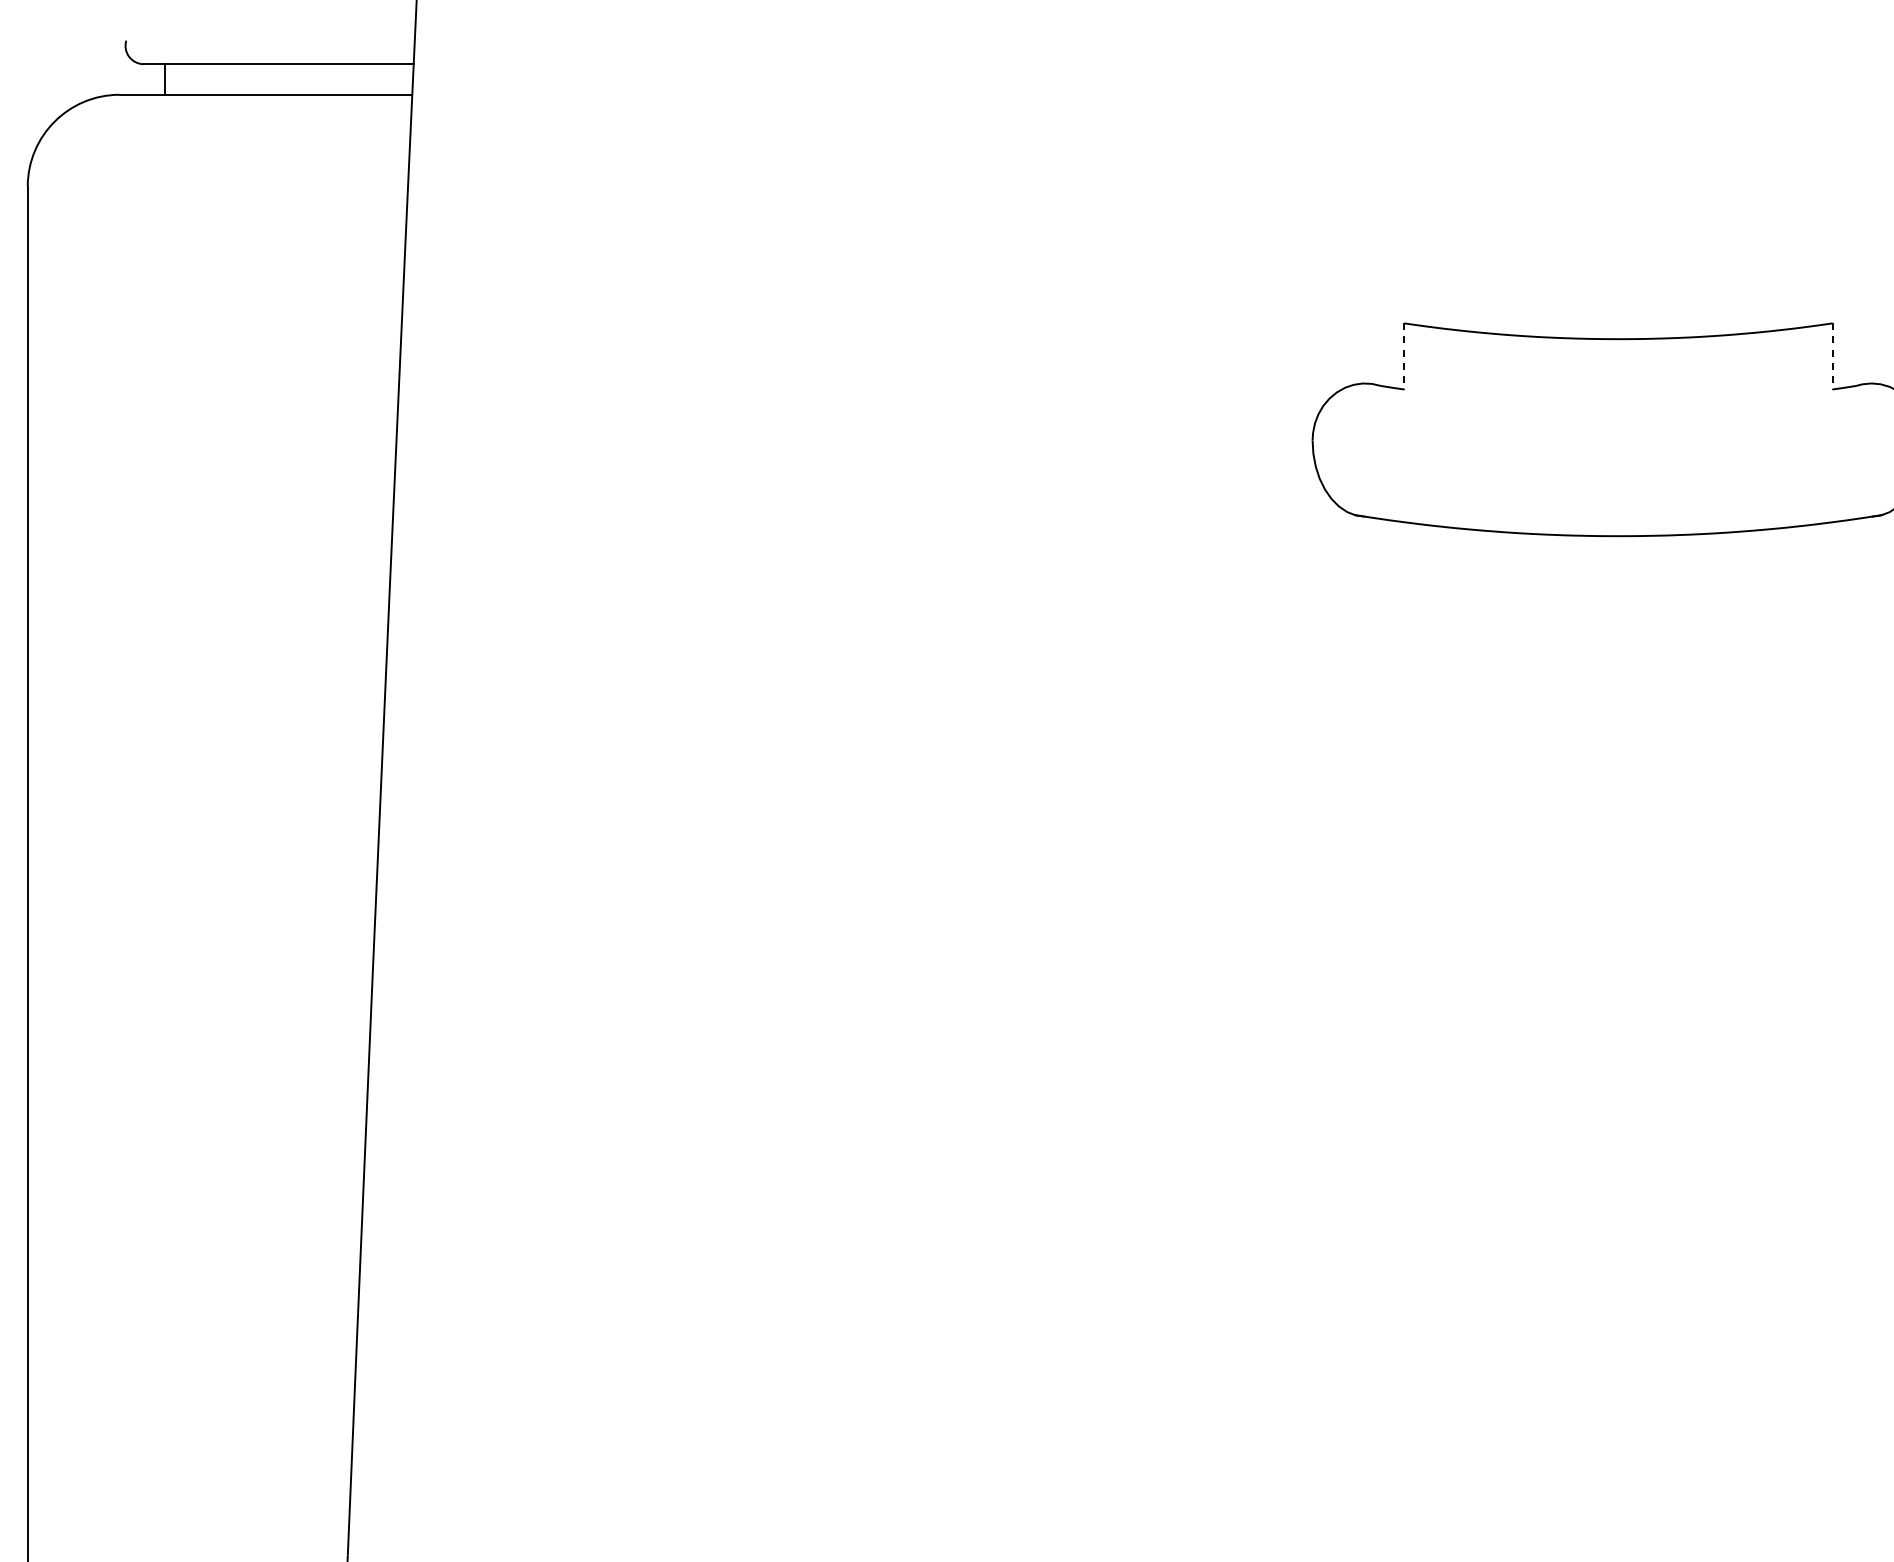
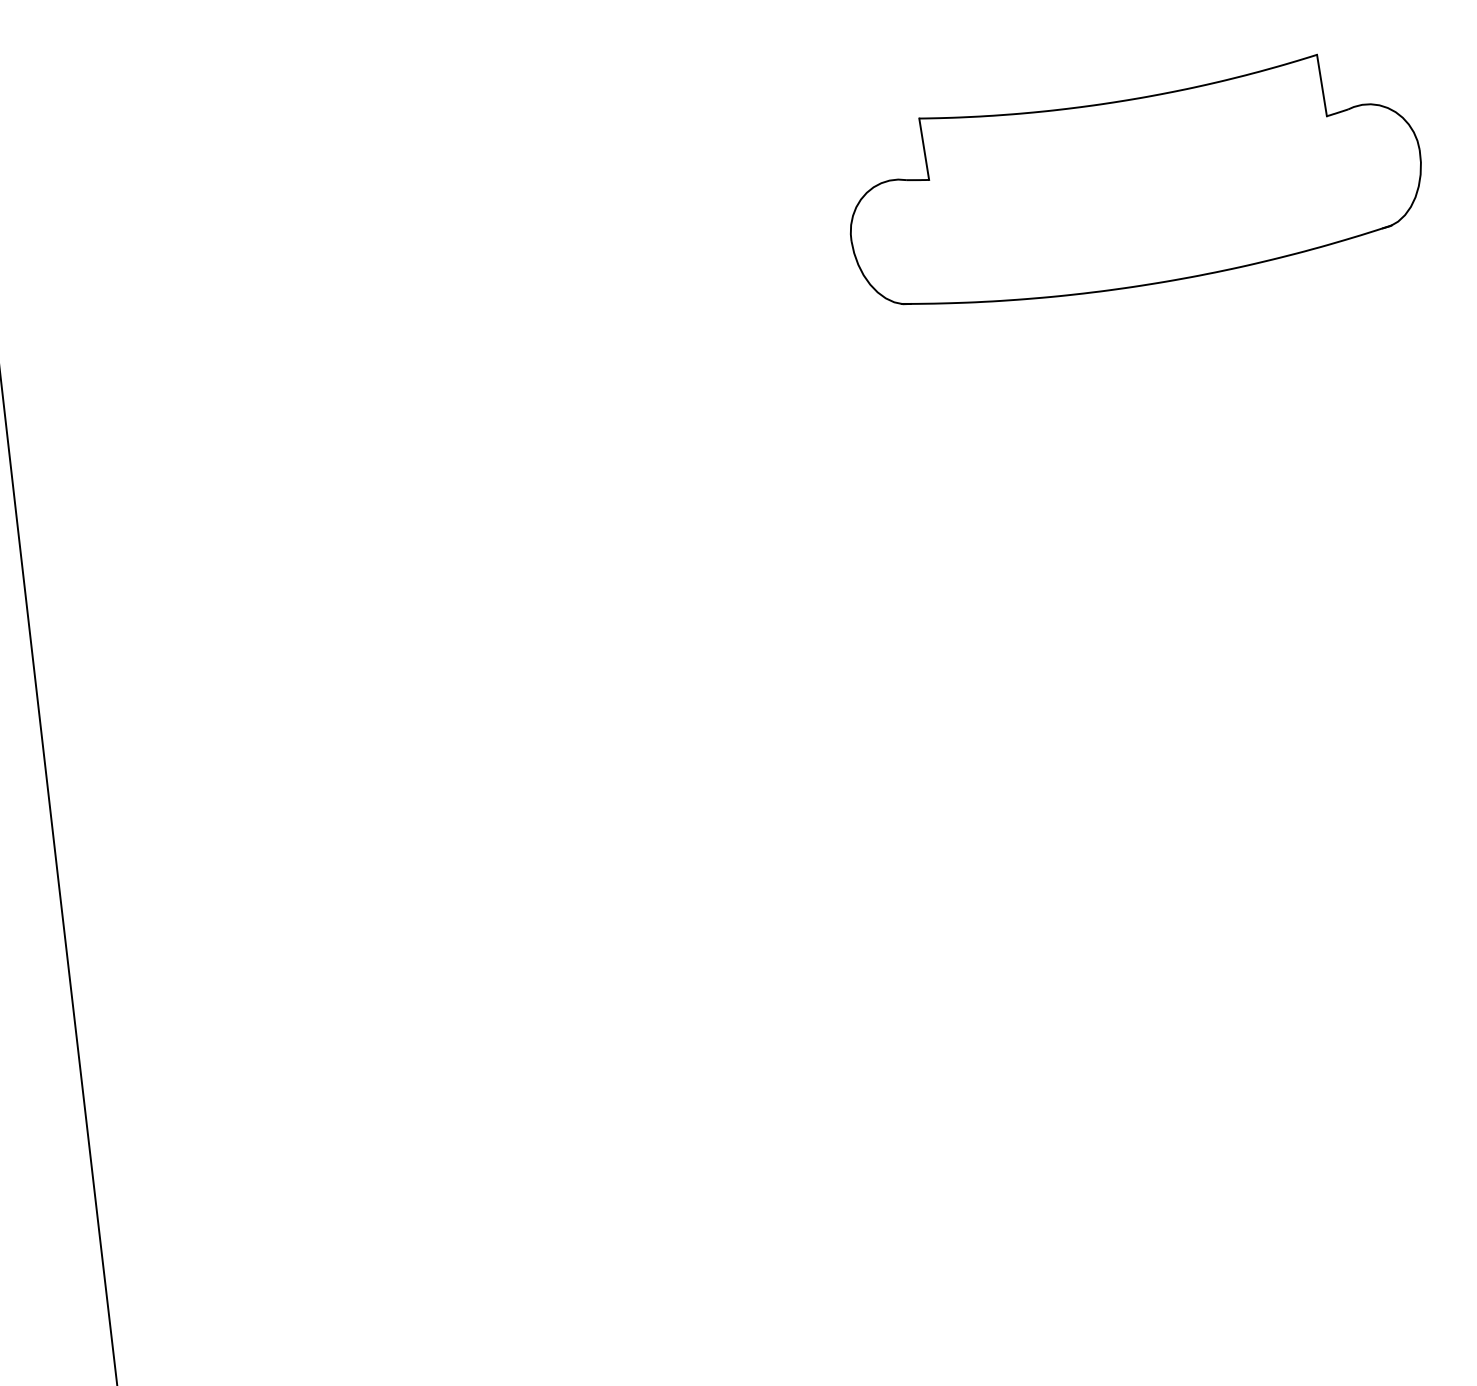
line: (1404, 356) -> (924, 149), dashed -> solid
line: (1832, 356) -> (1321, 85), dashed -> solid

